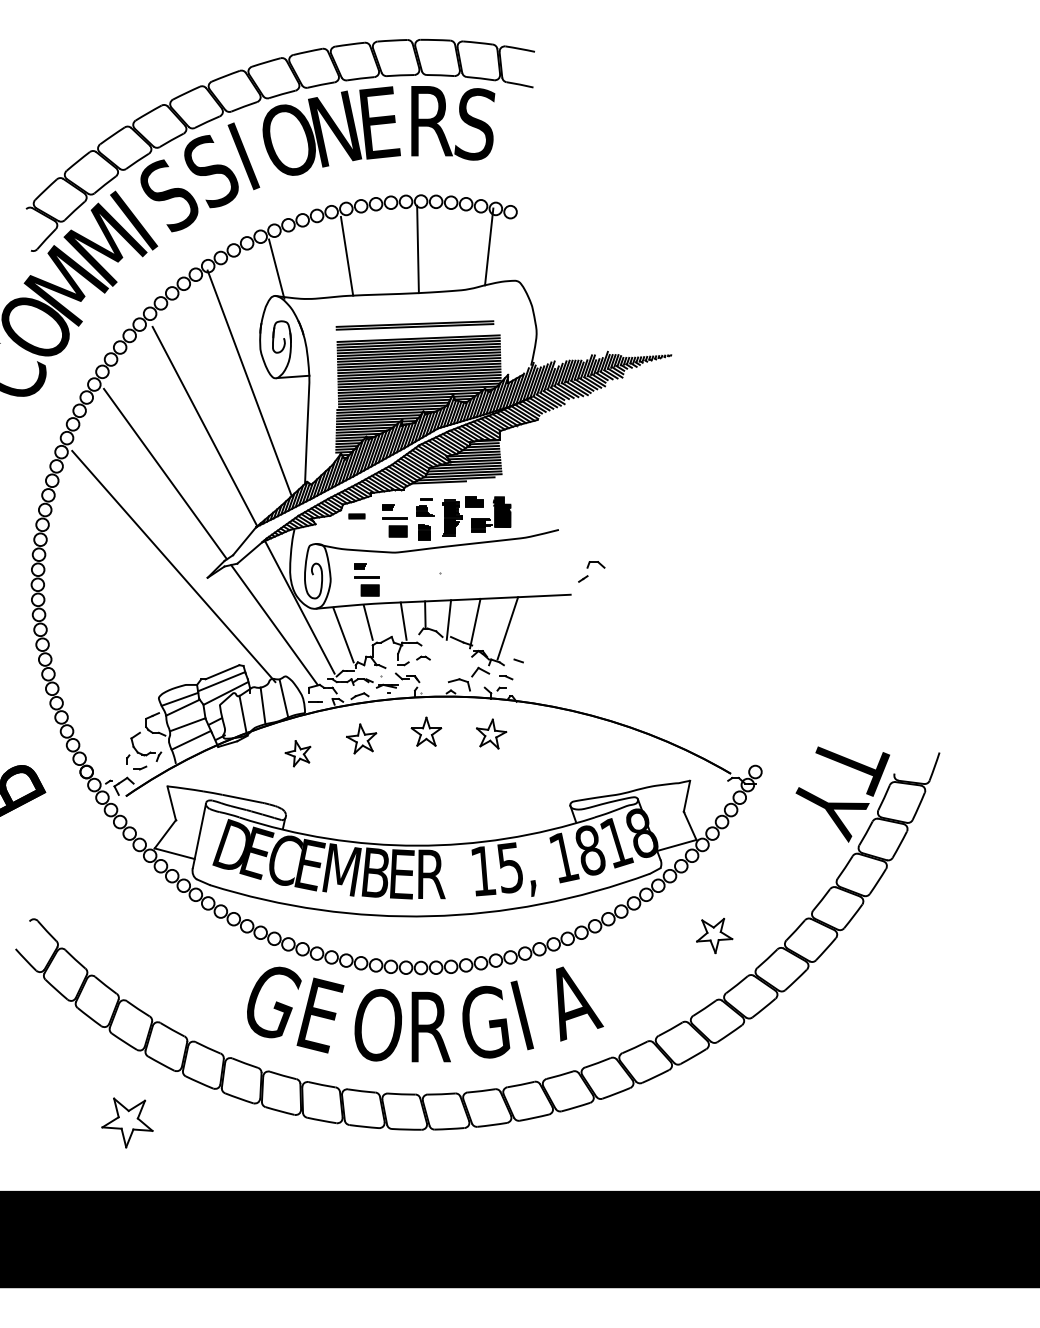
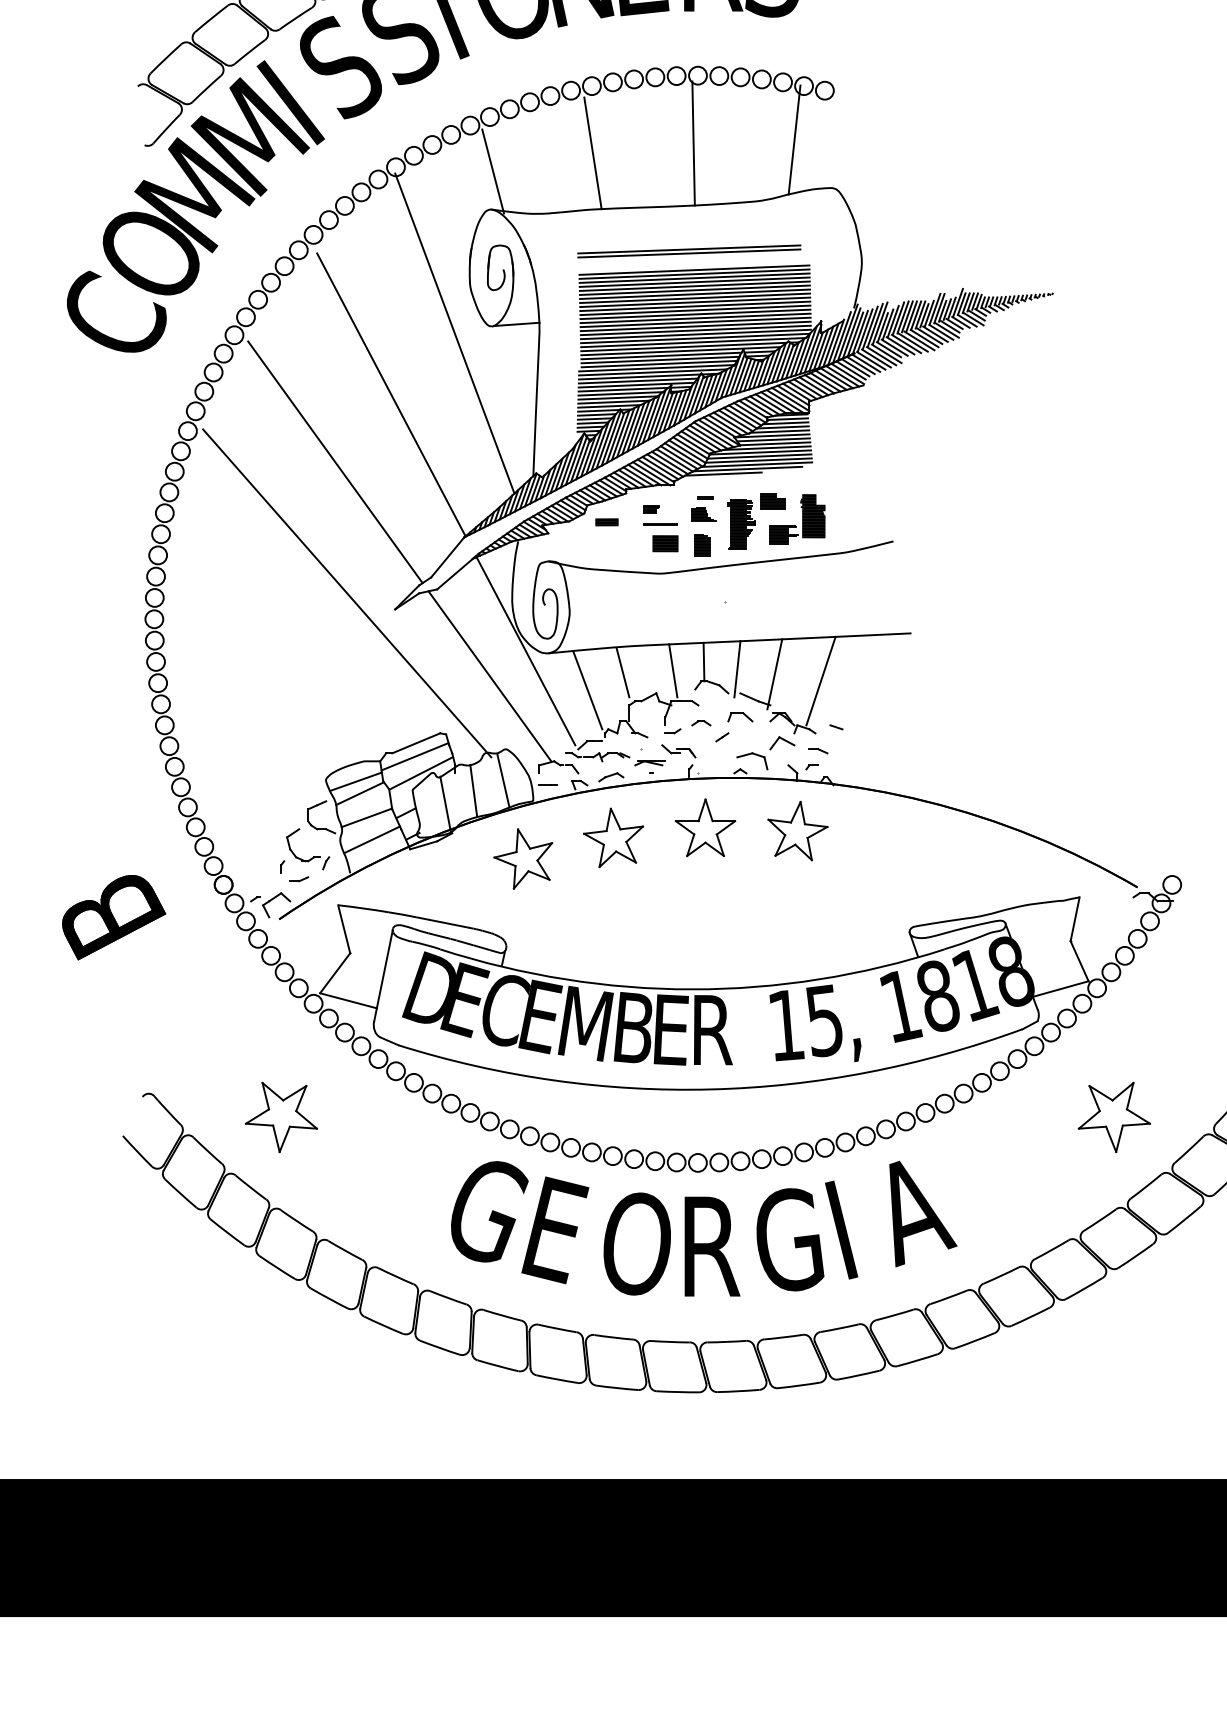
part: (591, 571) -> (734, 726), moved
part: (366, 579) -> (620, 611), removed
part: (426, 731) -> (705, 827), size x1.43
part: (491, 733) -> (797, 830), size x1.43
part: (361, 738) -> (613, 837), size x1.43
part: (297, 753) -> (522, 858), size x1.67
part: (714, 935) -> (1114, 1116), size x1.43
part: (127, 1122) -> (281, 1116), moved

